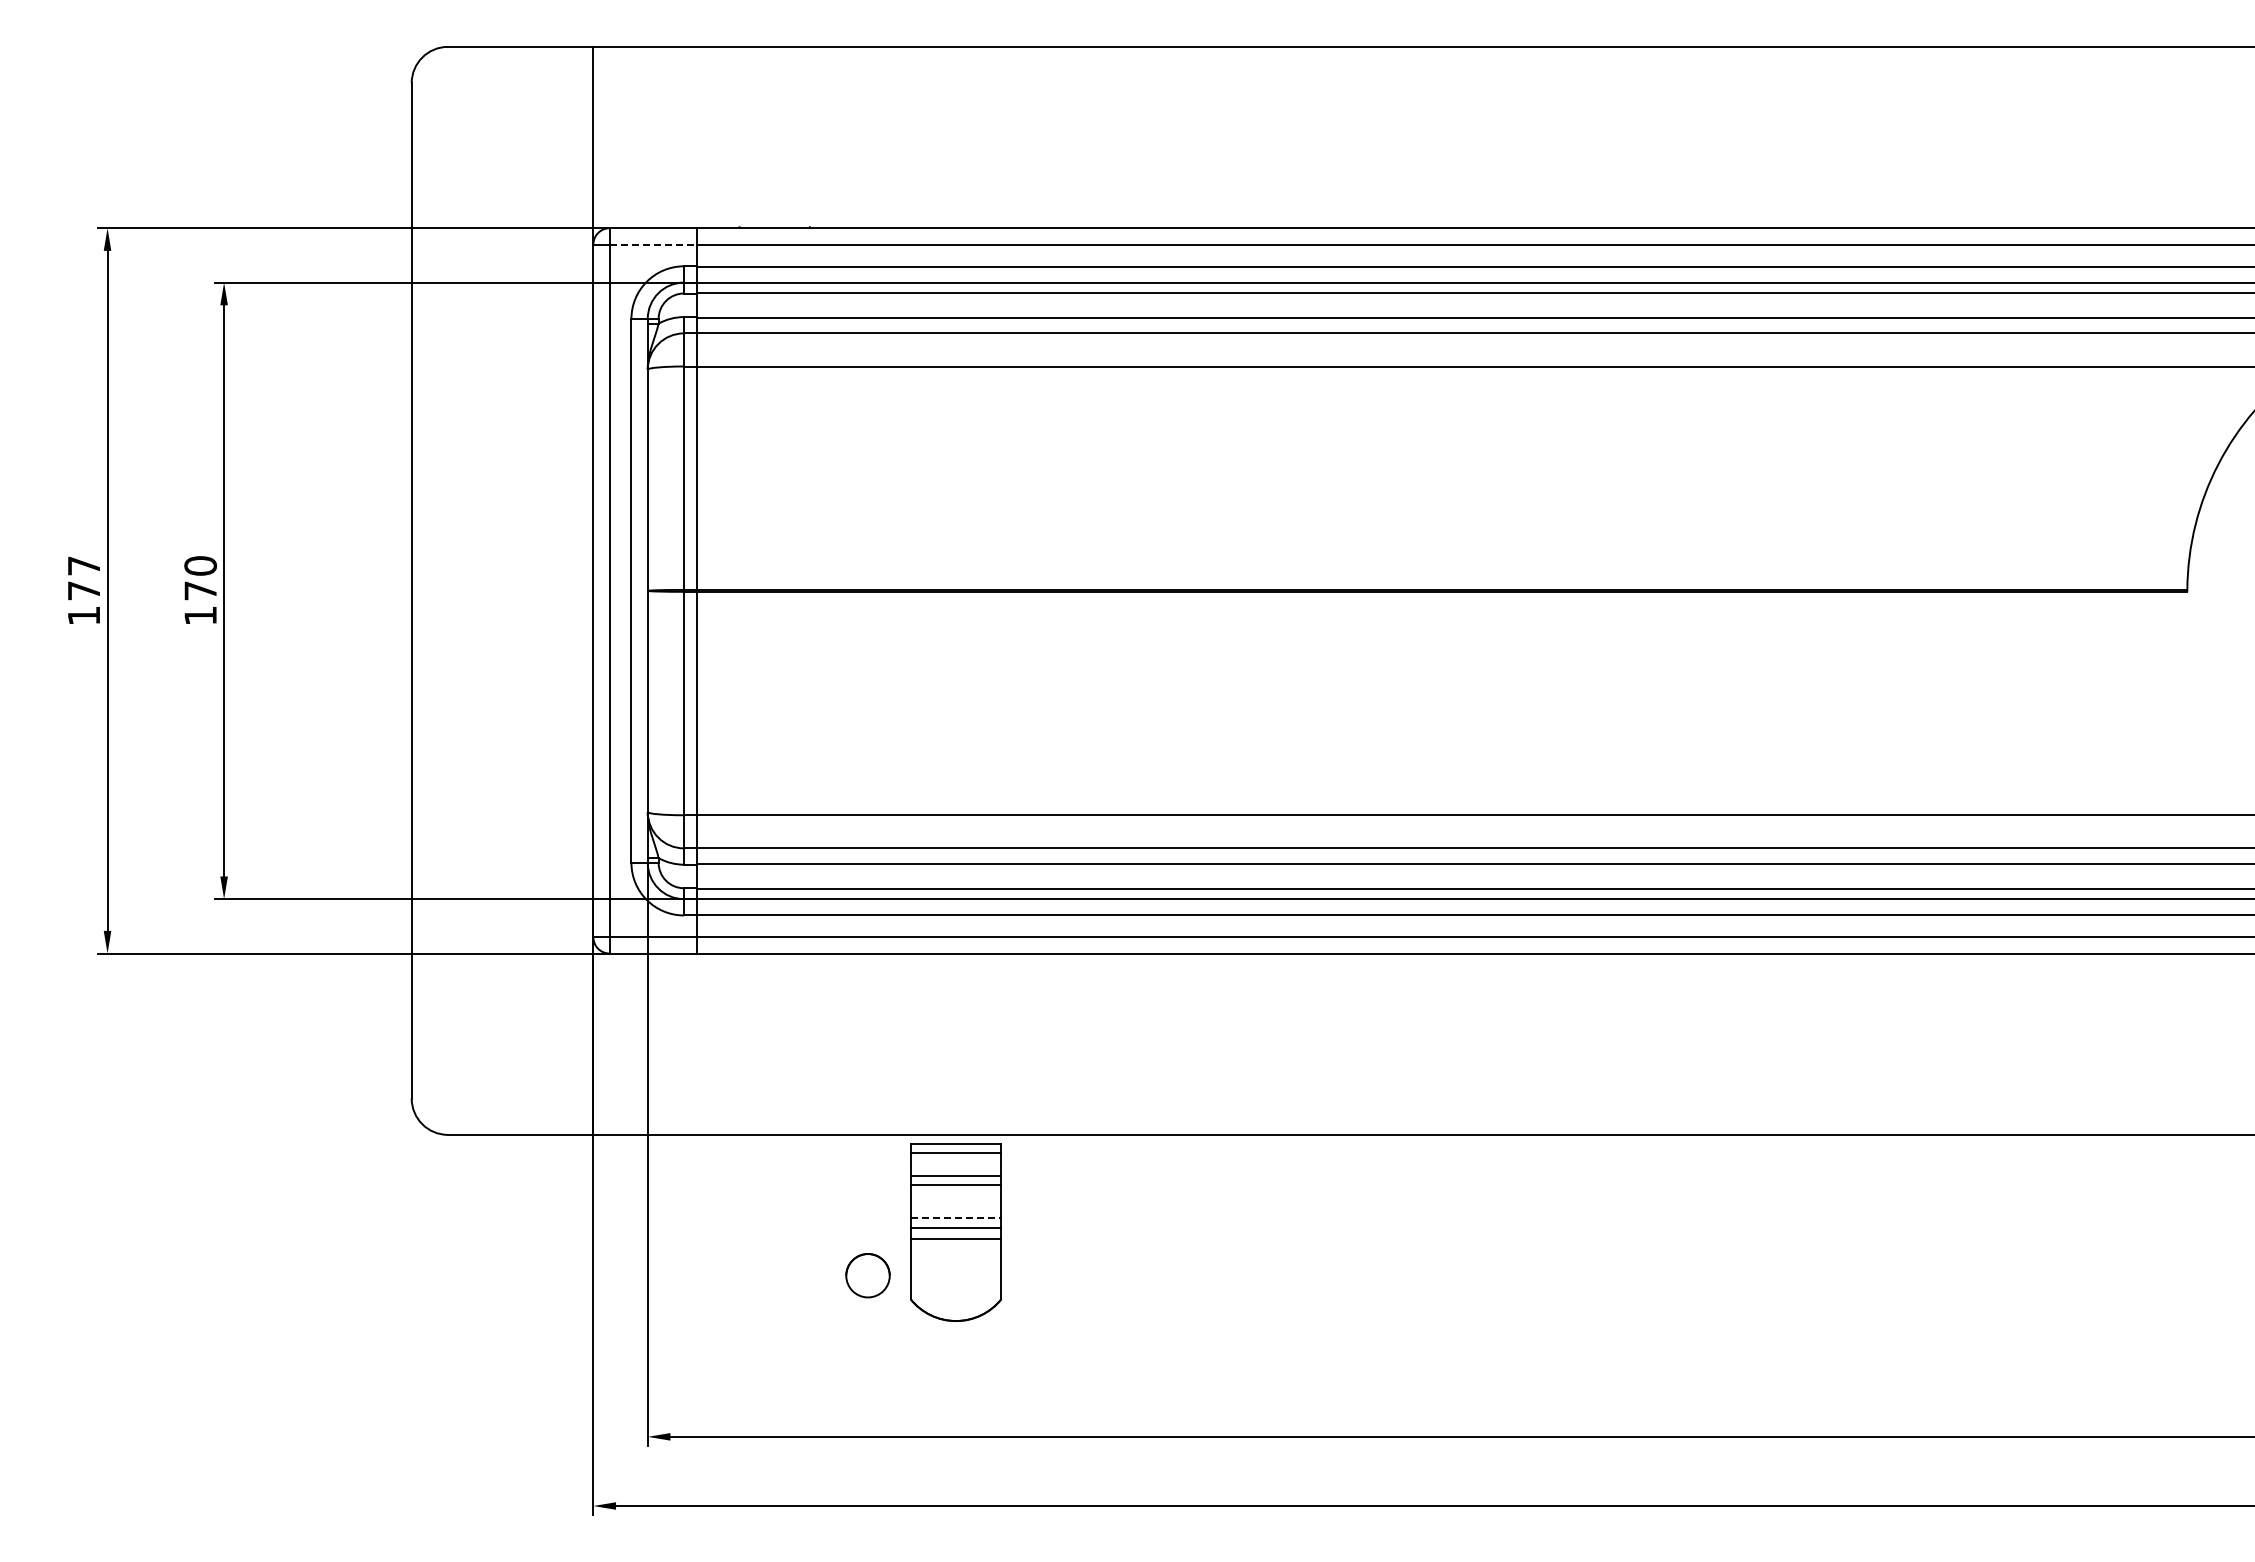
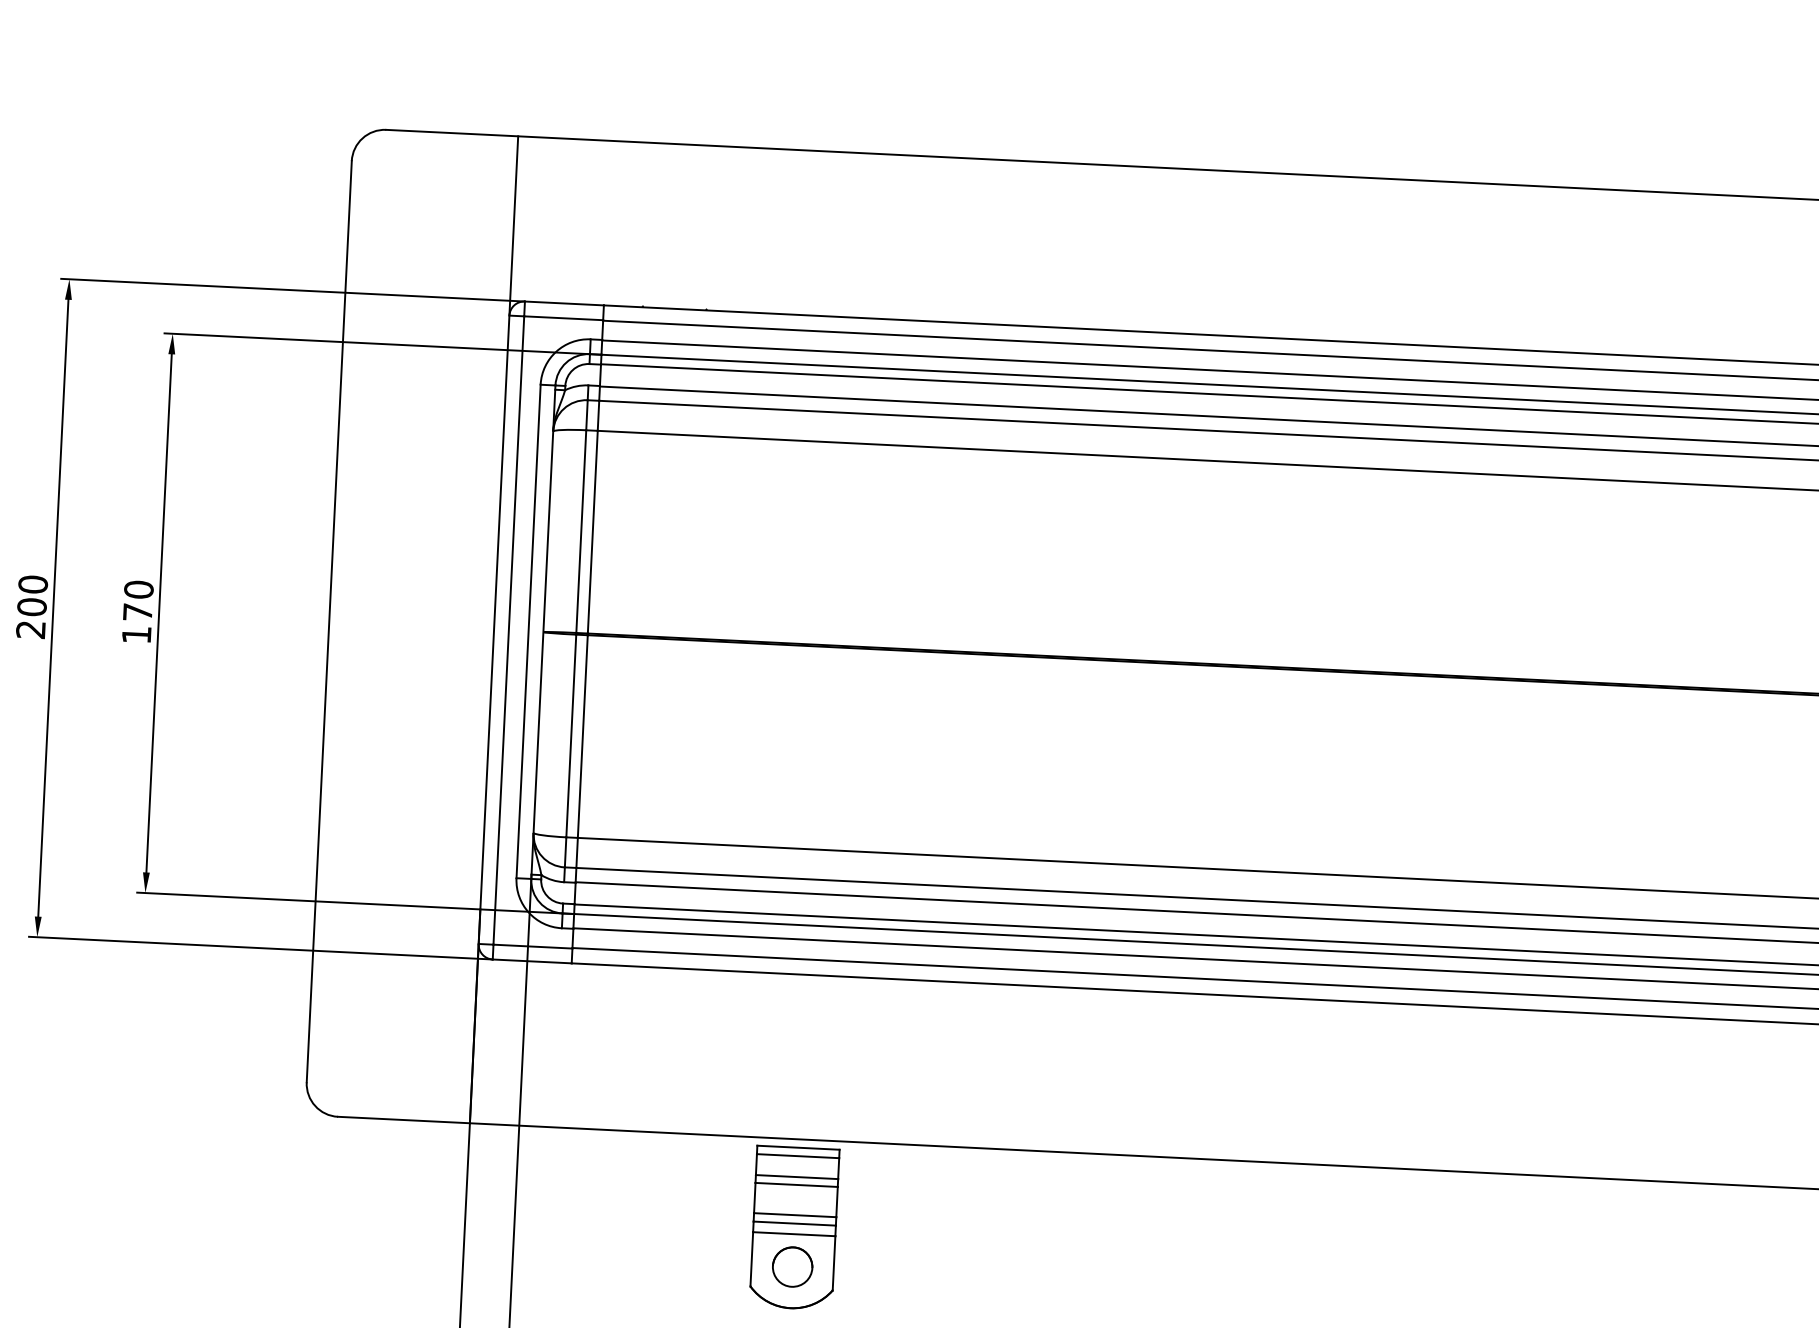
line: (653, 244) -> (563, 318), dashed -> solid
text: (83, 590) -> (31, 606), 177 -> 200
line: (956, 1218) -> (795, 1215), dashed -> solid
part: (867, 1275) -> (792, 1266), moved

